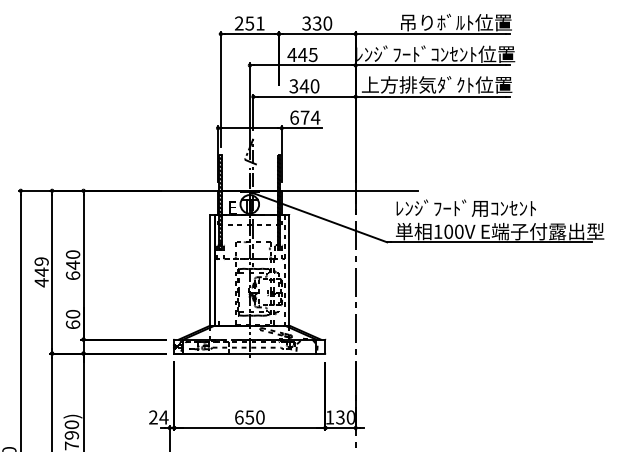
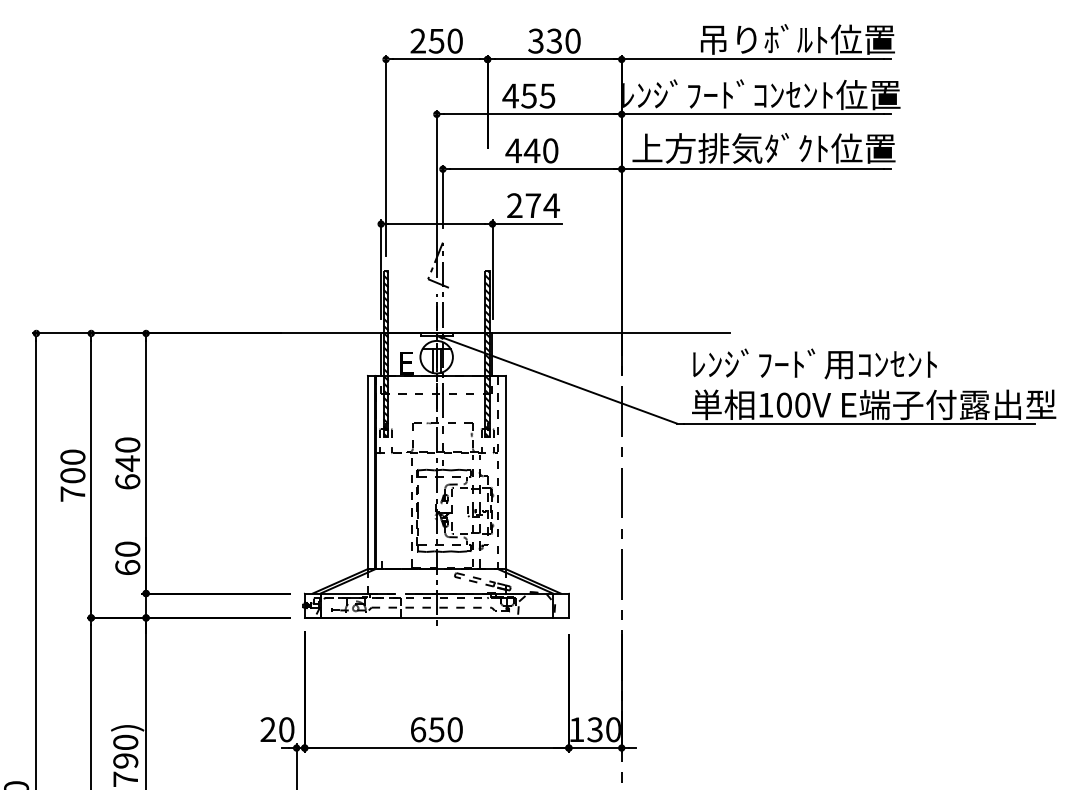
text: (260, 23) -> (455, 41), 251 -> 250
text: (302, 55) -> (528, 97), 445 -> 455
text: (293, 86) -> (513, 151), 340 -> 440
text: (294, 117) -> (514, 205), 674 -> 274
text: (41, 272) -> (72, 476), 449 -> 700
text: (163, 417) -> (285, 729), 24 -> 20

